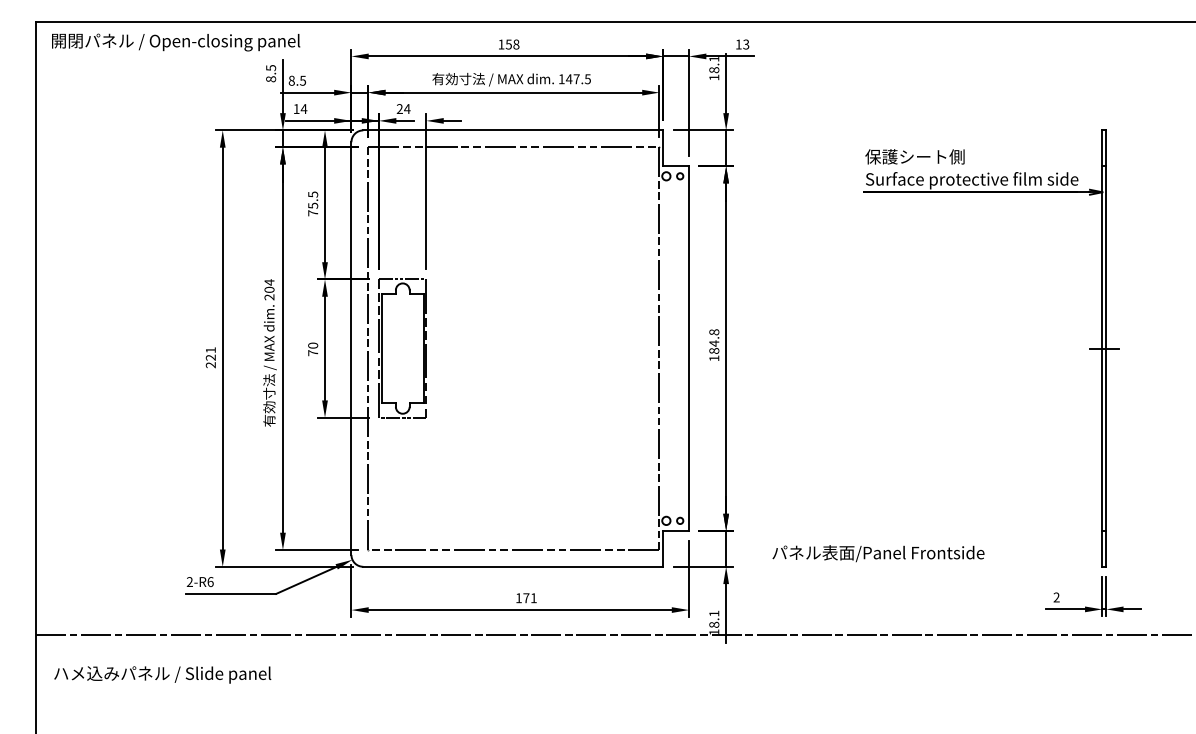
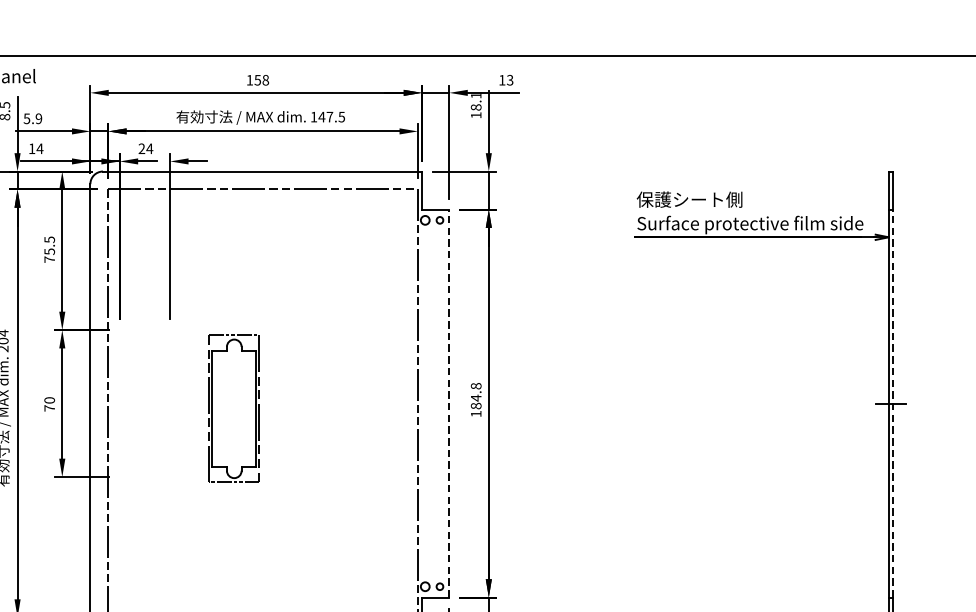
text: (297, 80) -> (33, 118), 8.5 -> 5.9
part: (402, 348) -> (233, 408), moved
line: (689, 348) -> (449, 403), solid -> dashed
line: (1106, 348) -> (893, 403), solid -> dashed

